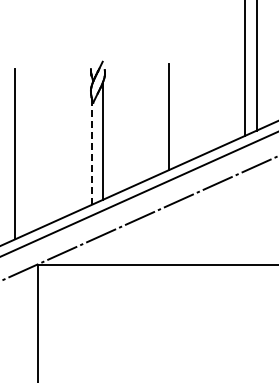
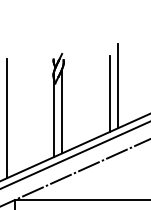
line: (179, 106) -> (117, 86), added
line: (26, 151) -> (7, 118), added
line: (91, 151) -> (54, 118), dashed -> solid

